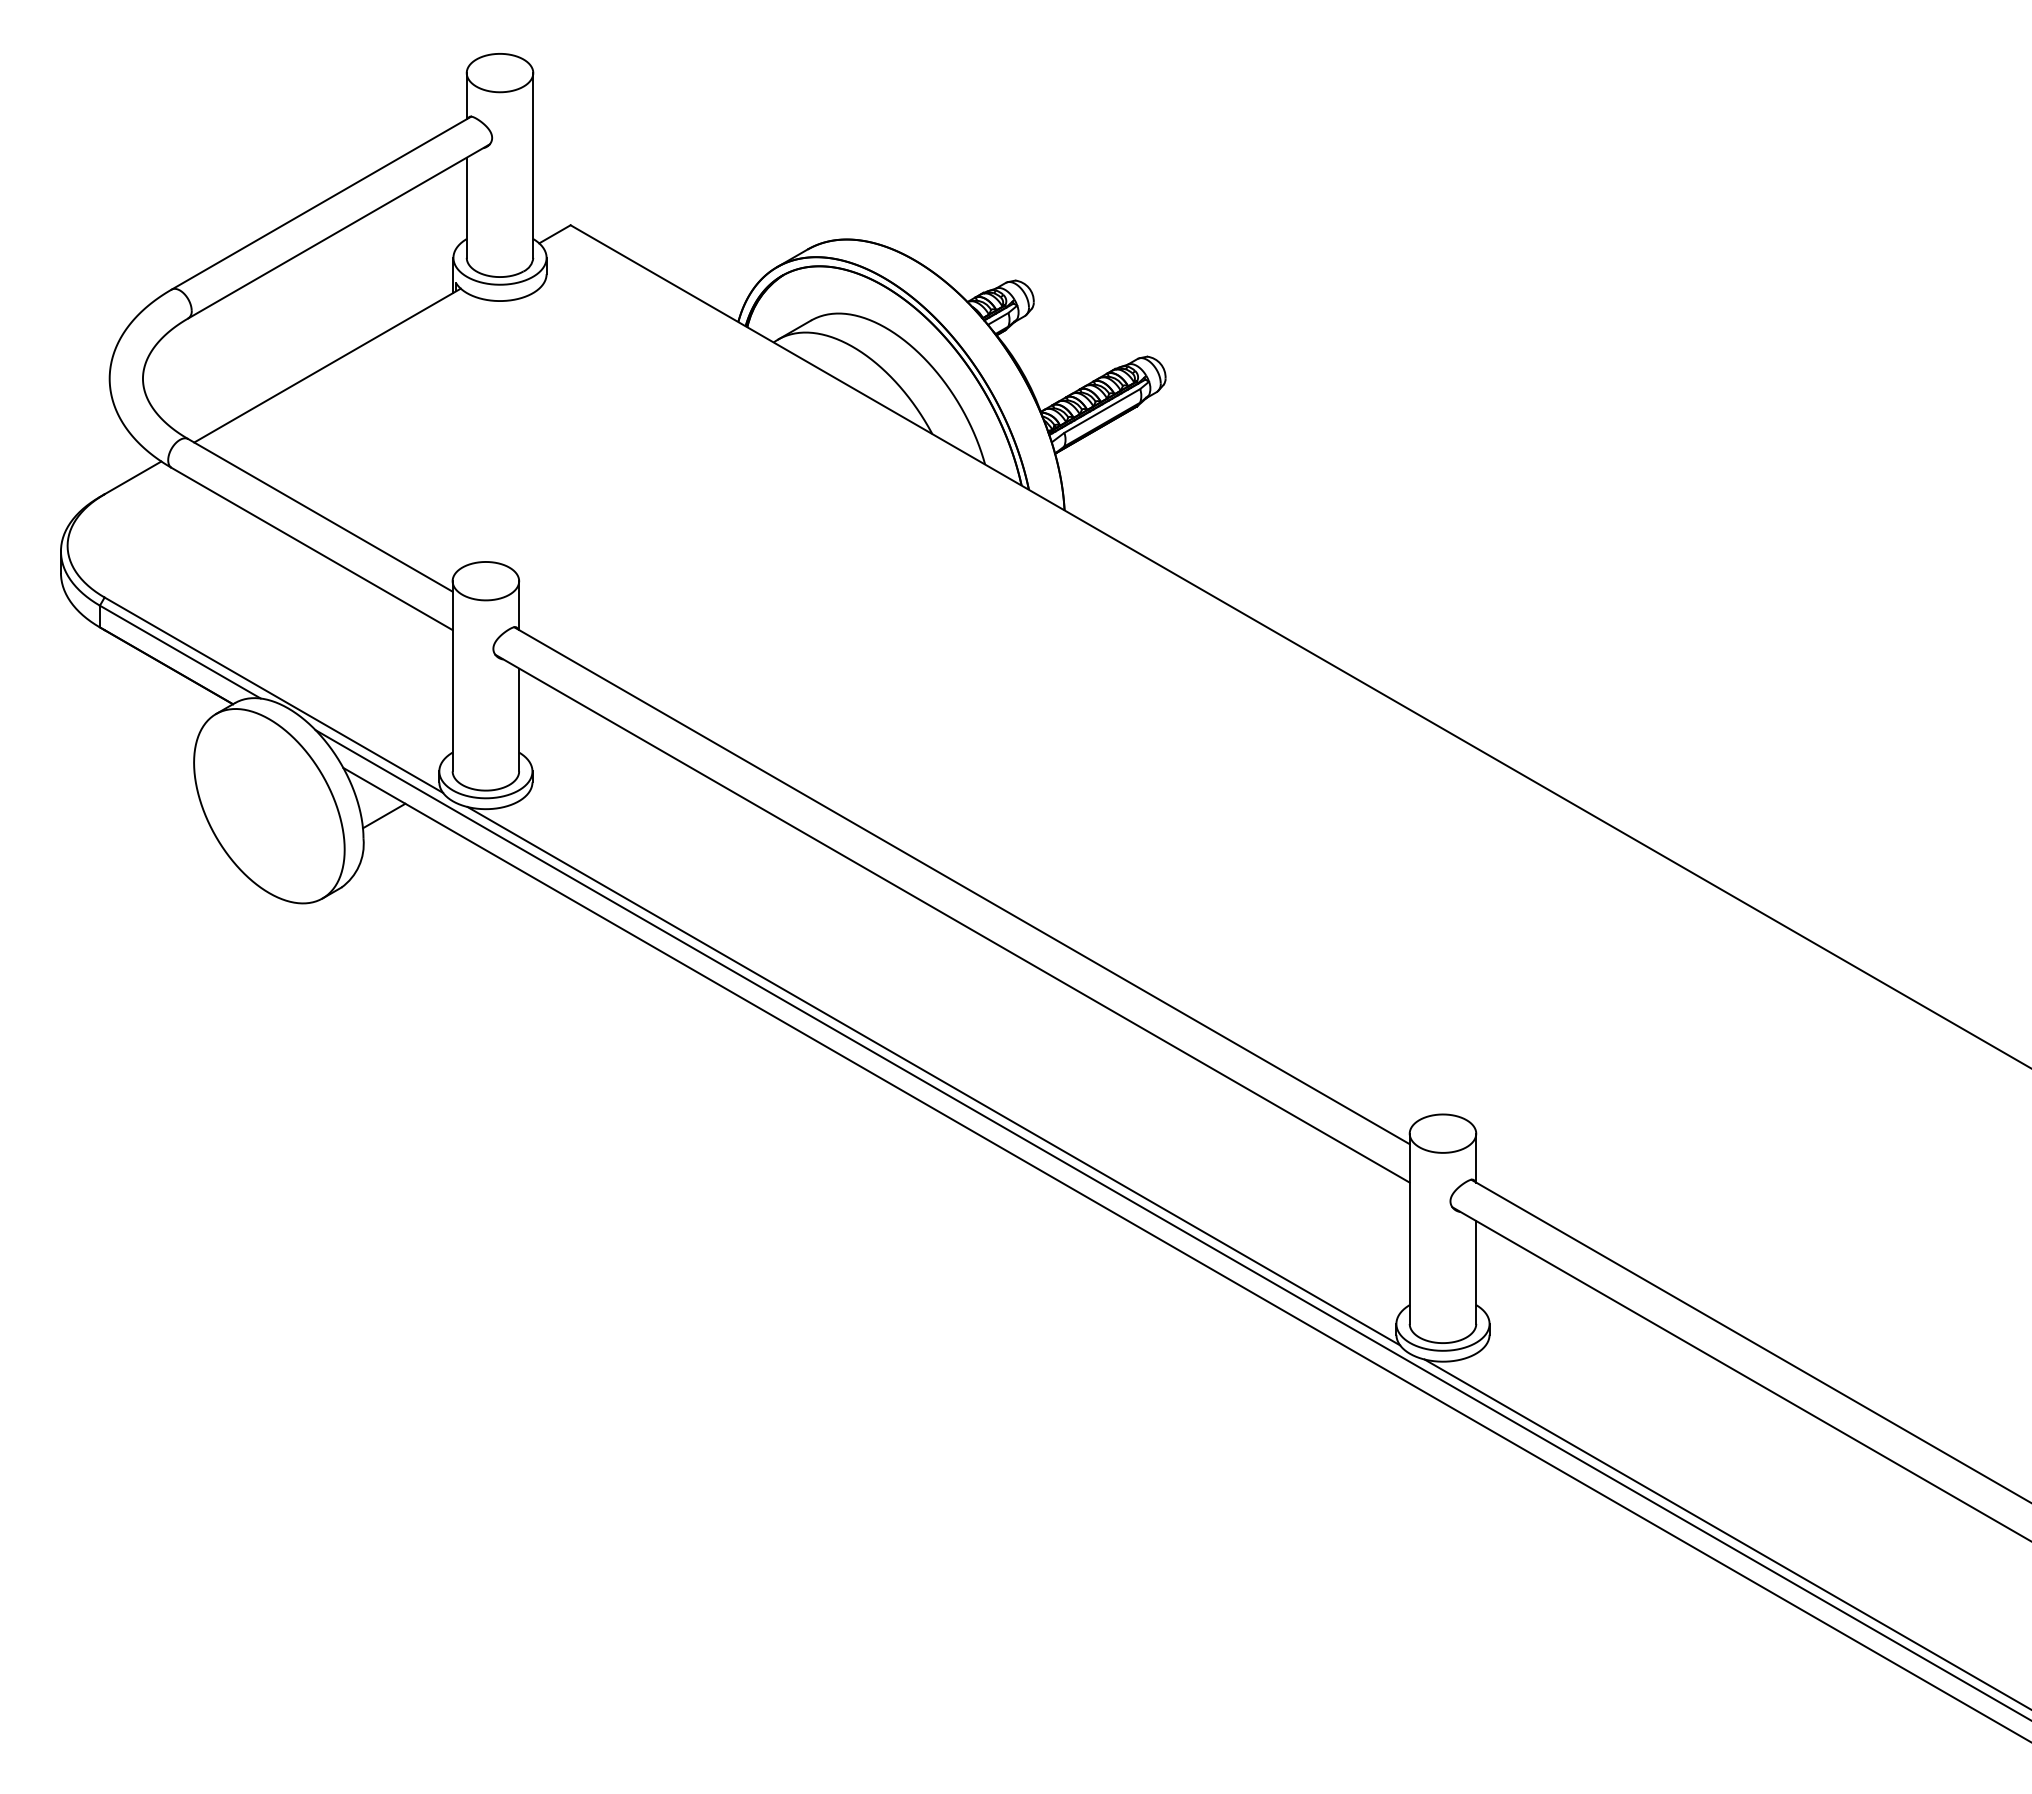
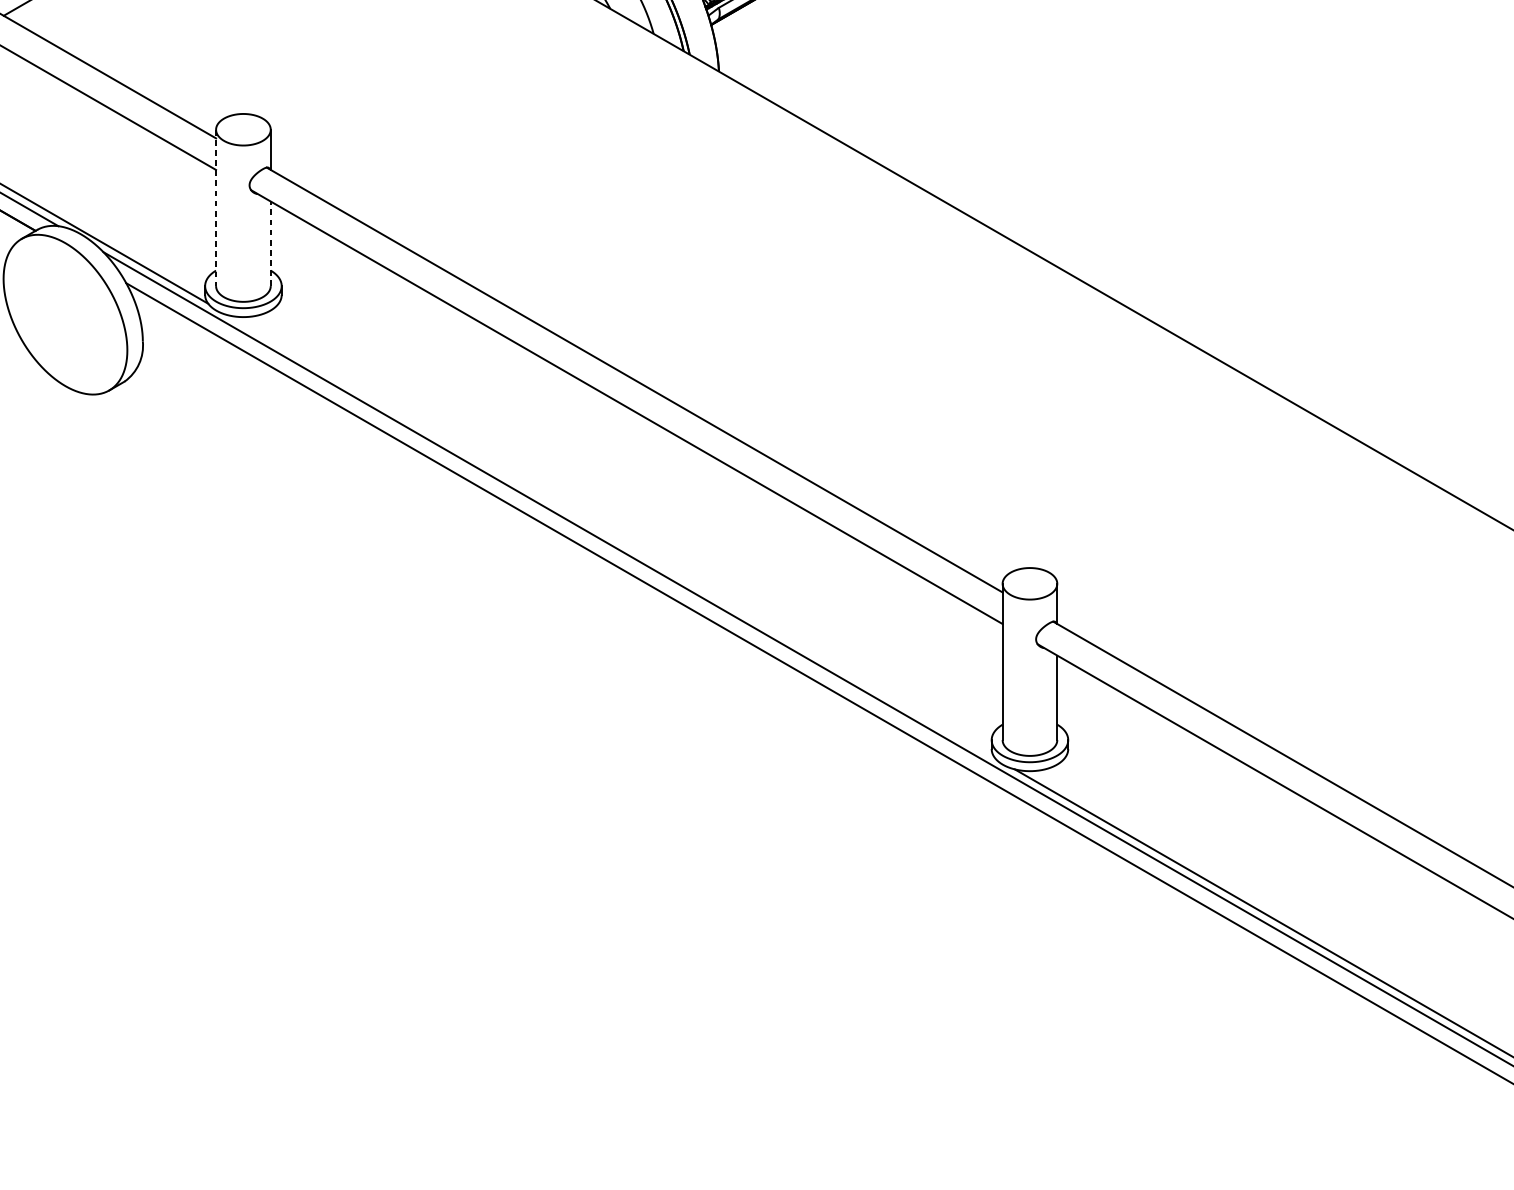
line: (452, 676) -> (215, 208), solid -> dashed
line: (519, 719) -> (271, 243), solid -> dashed
line: (384, 815) -> (160, 322), removed
line: (933, 1076) -> (611, 536), removed

